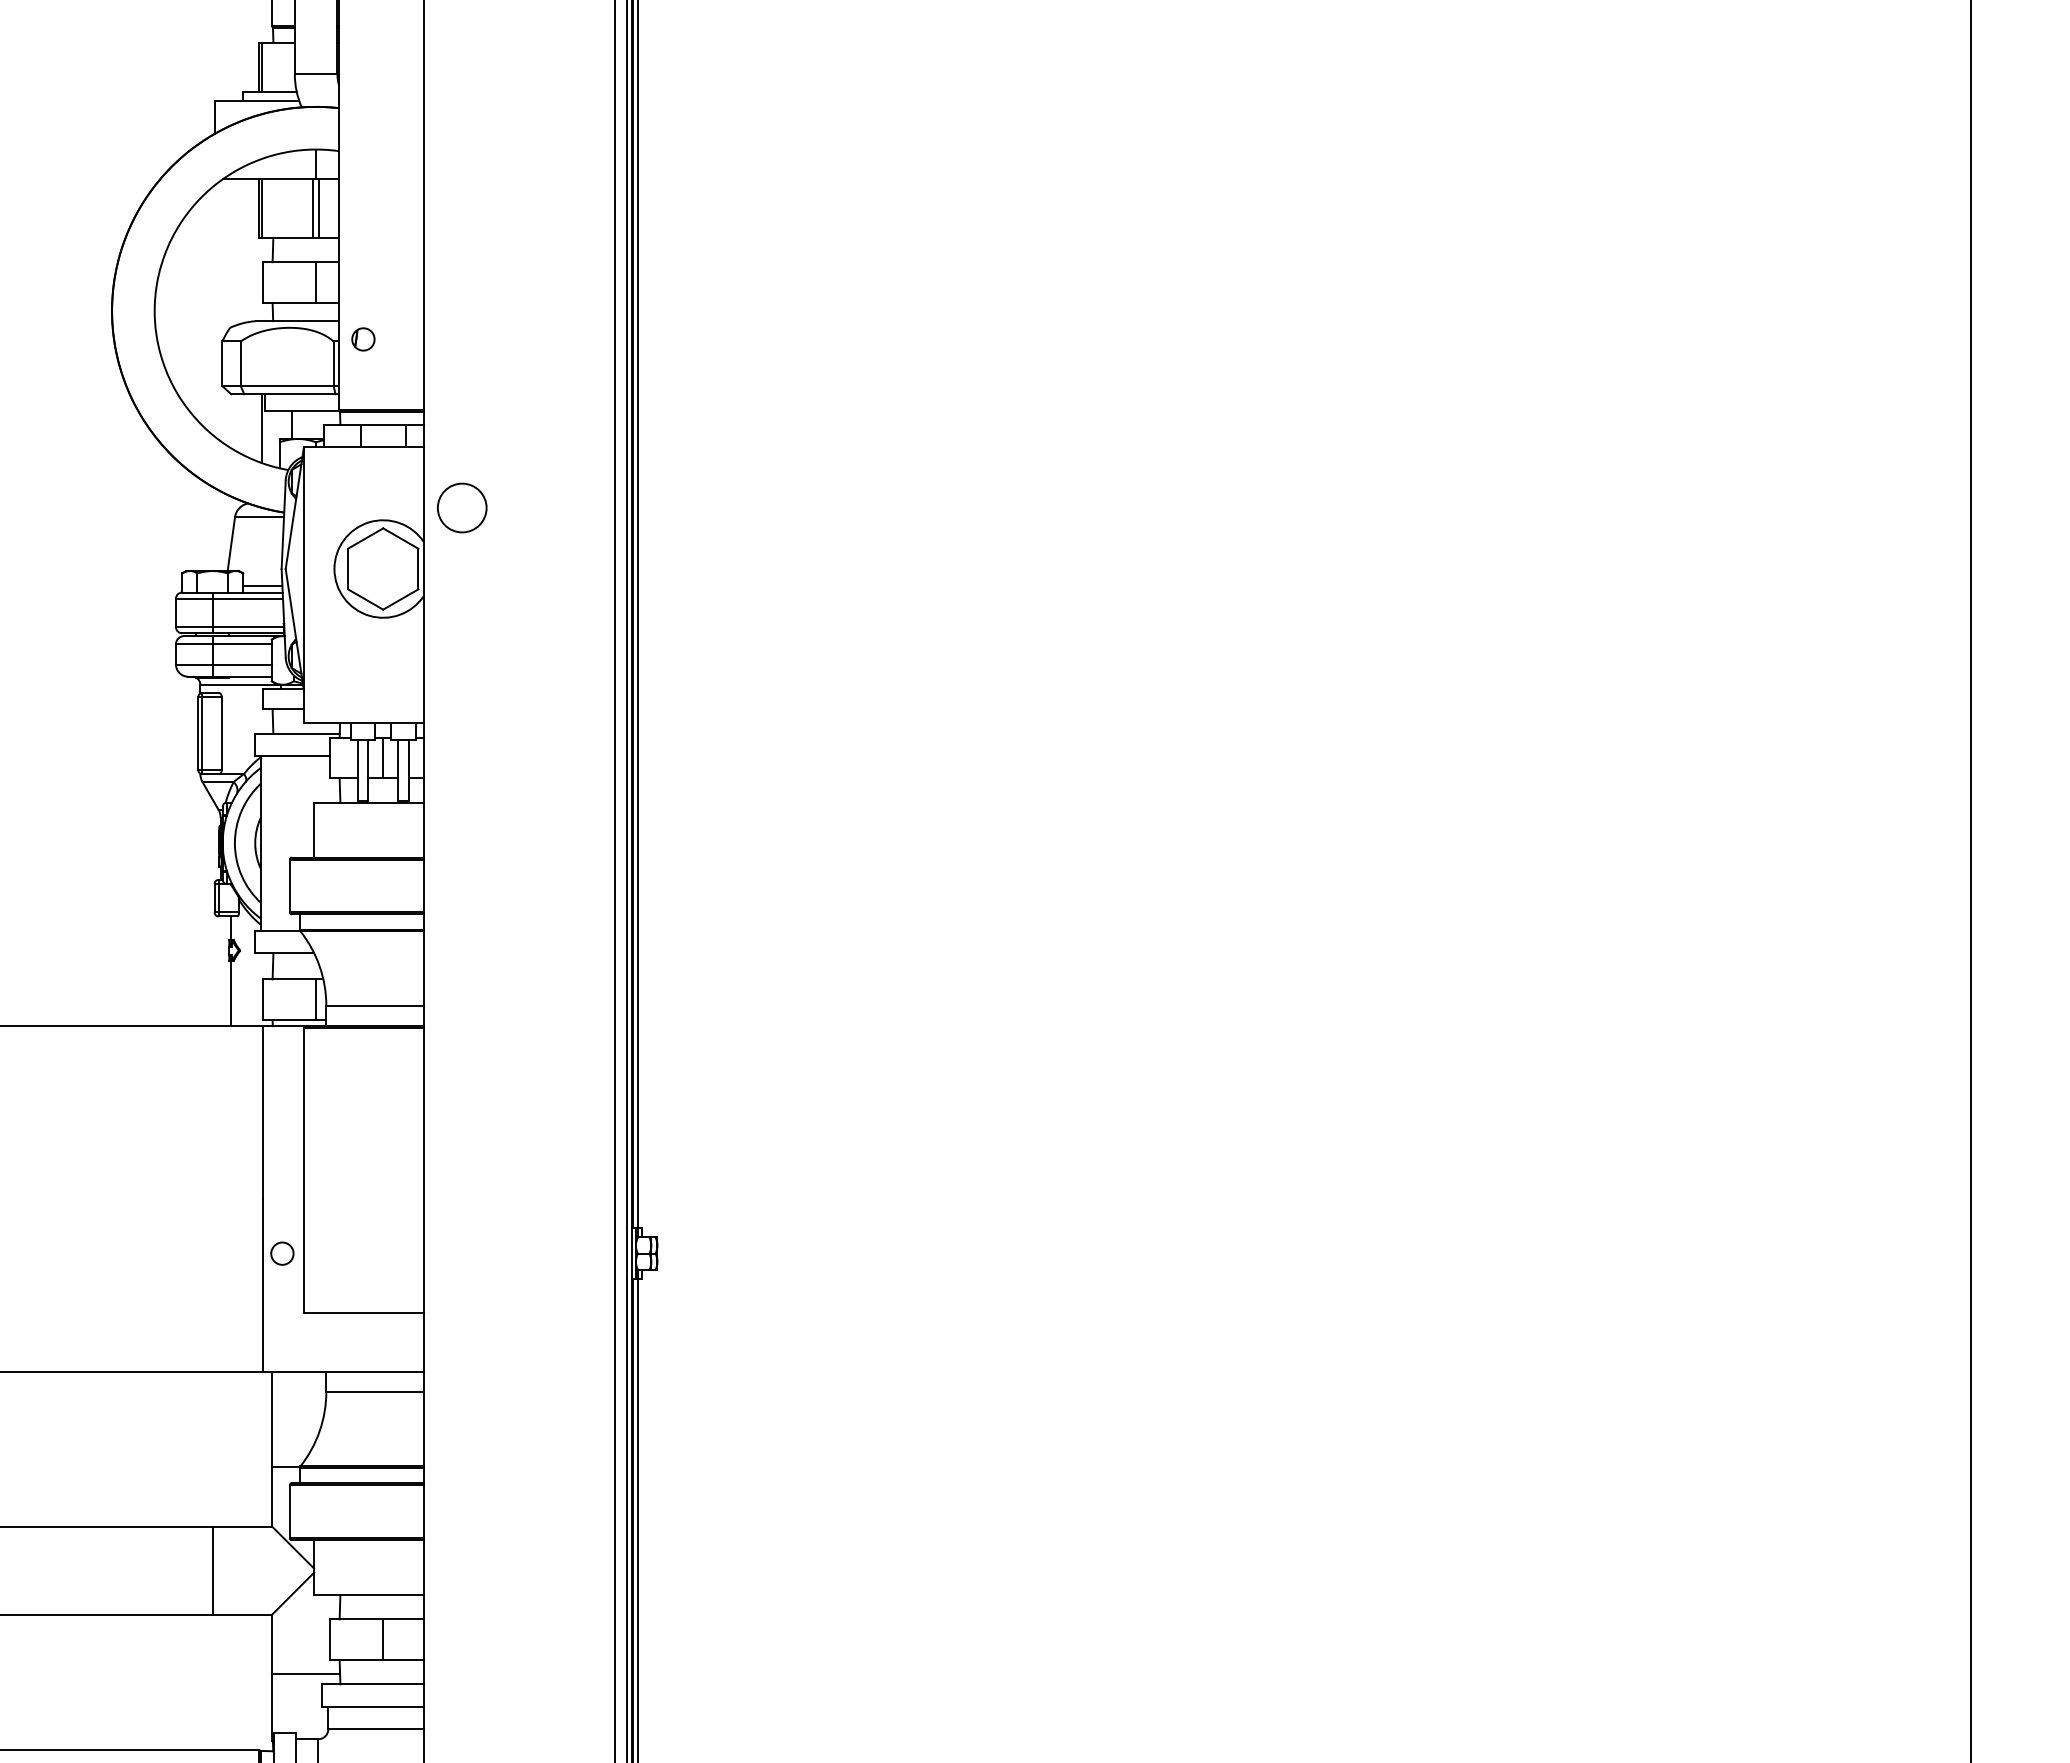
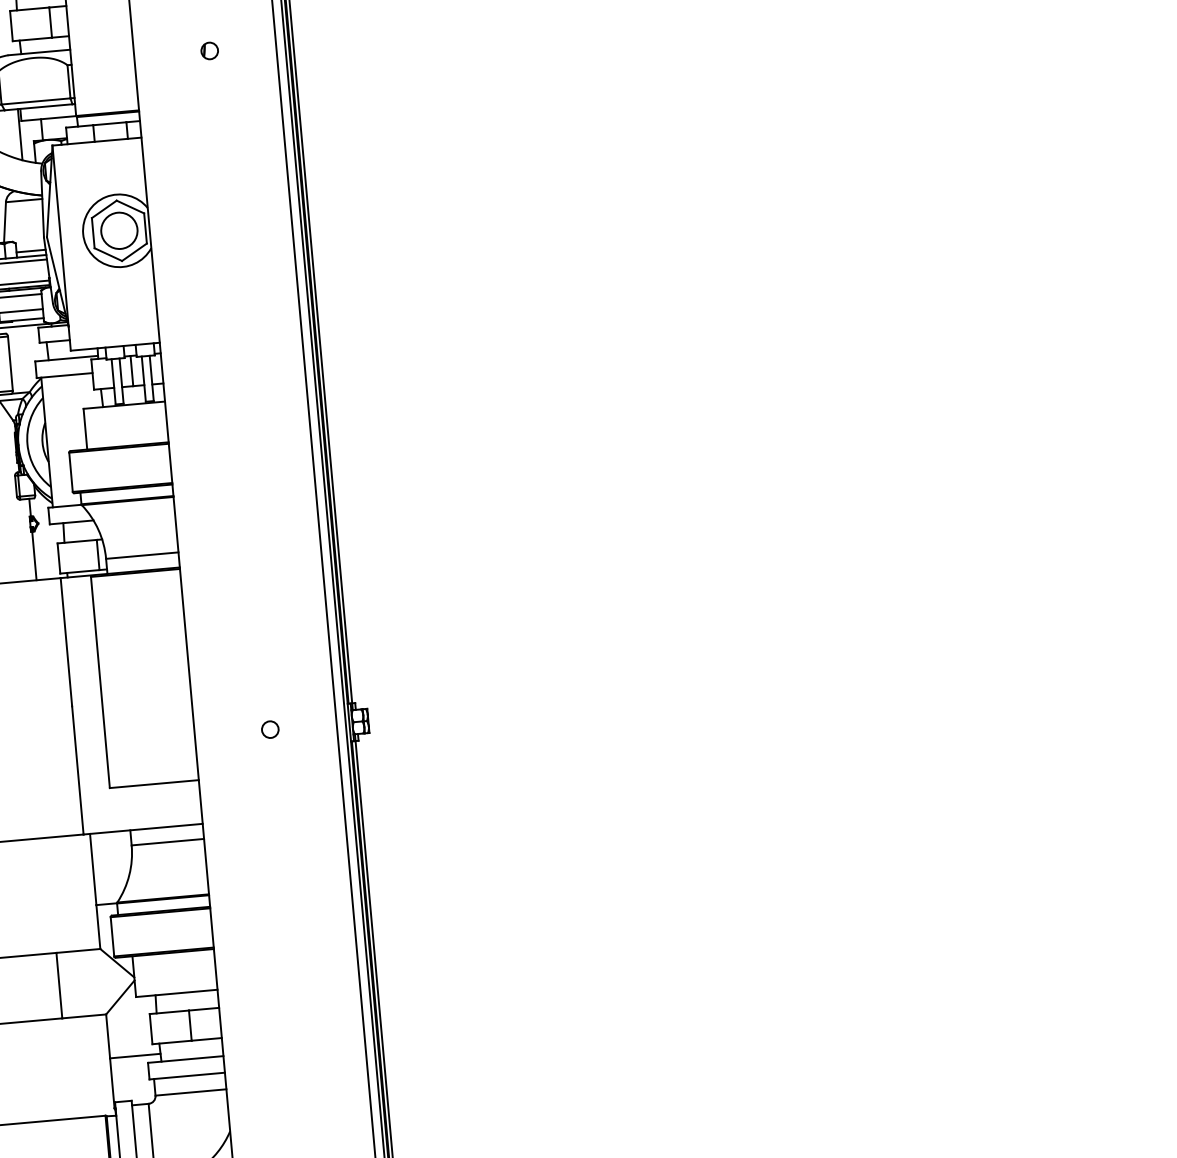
part: (363, 339) -> (209, 51), moved
circle: (462, 507) -> (119, 230), moved
circle: (282, 1253) -> (270, 729), moved

